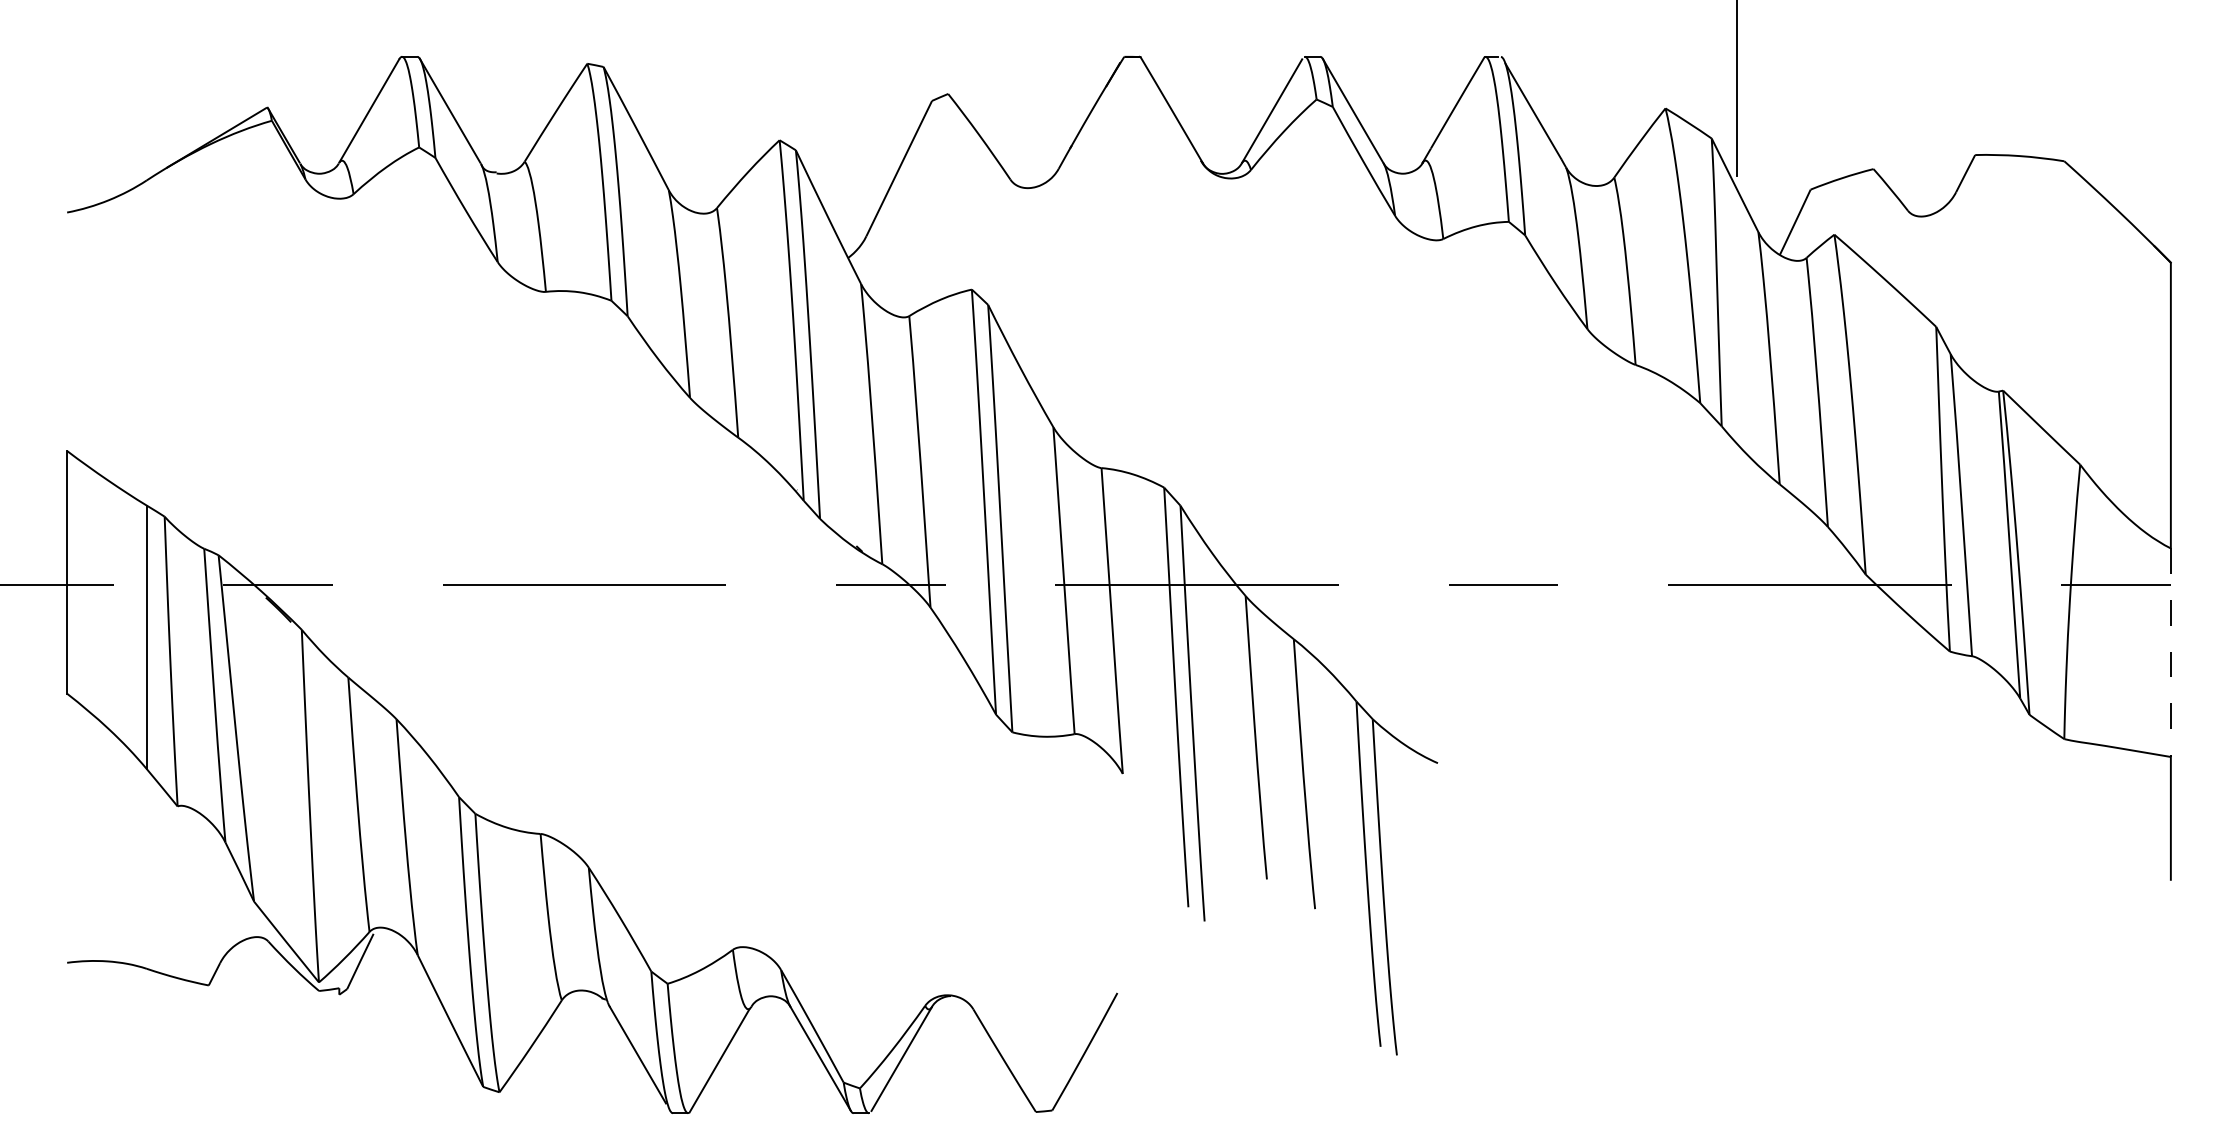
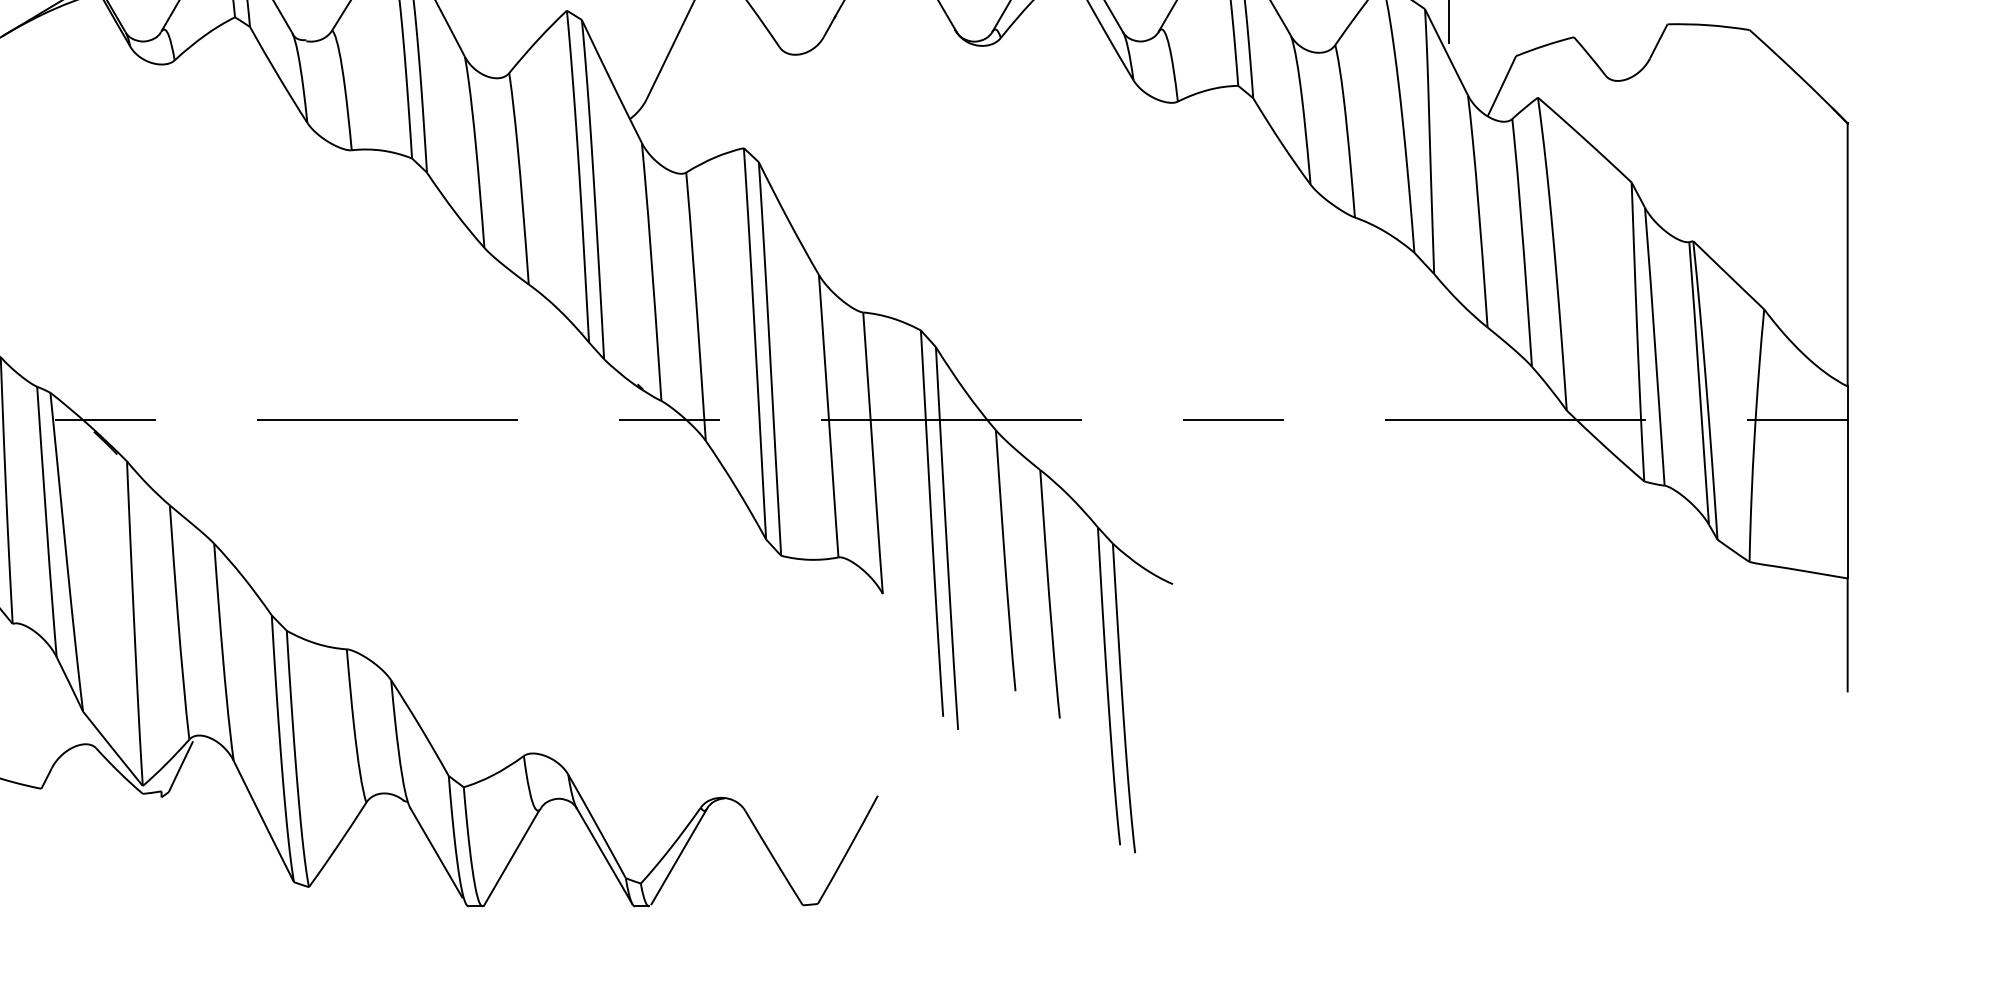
line: (2170, 653) -> (1847, 483), dashed -> solid

